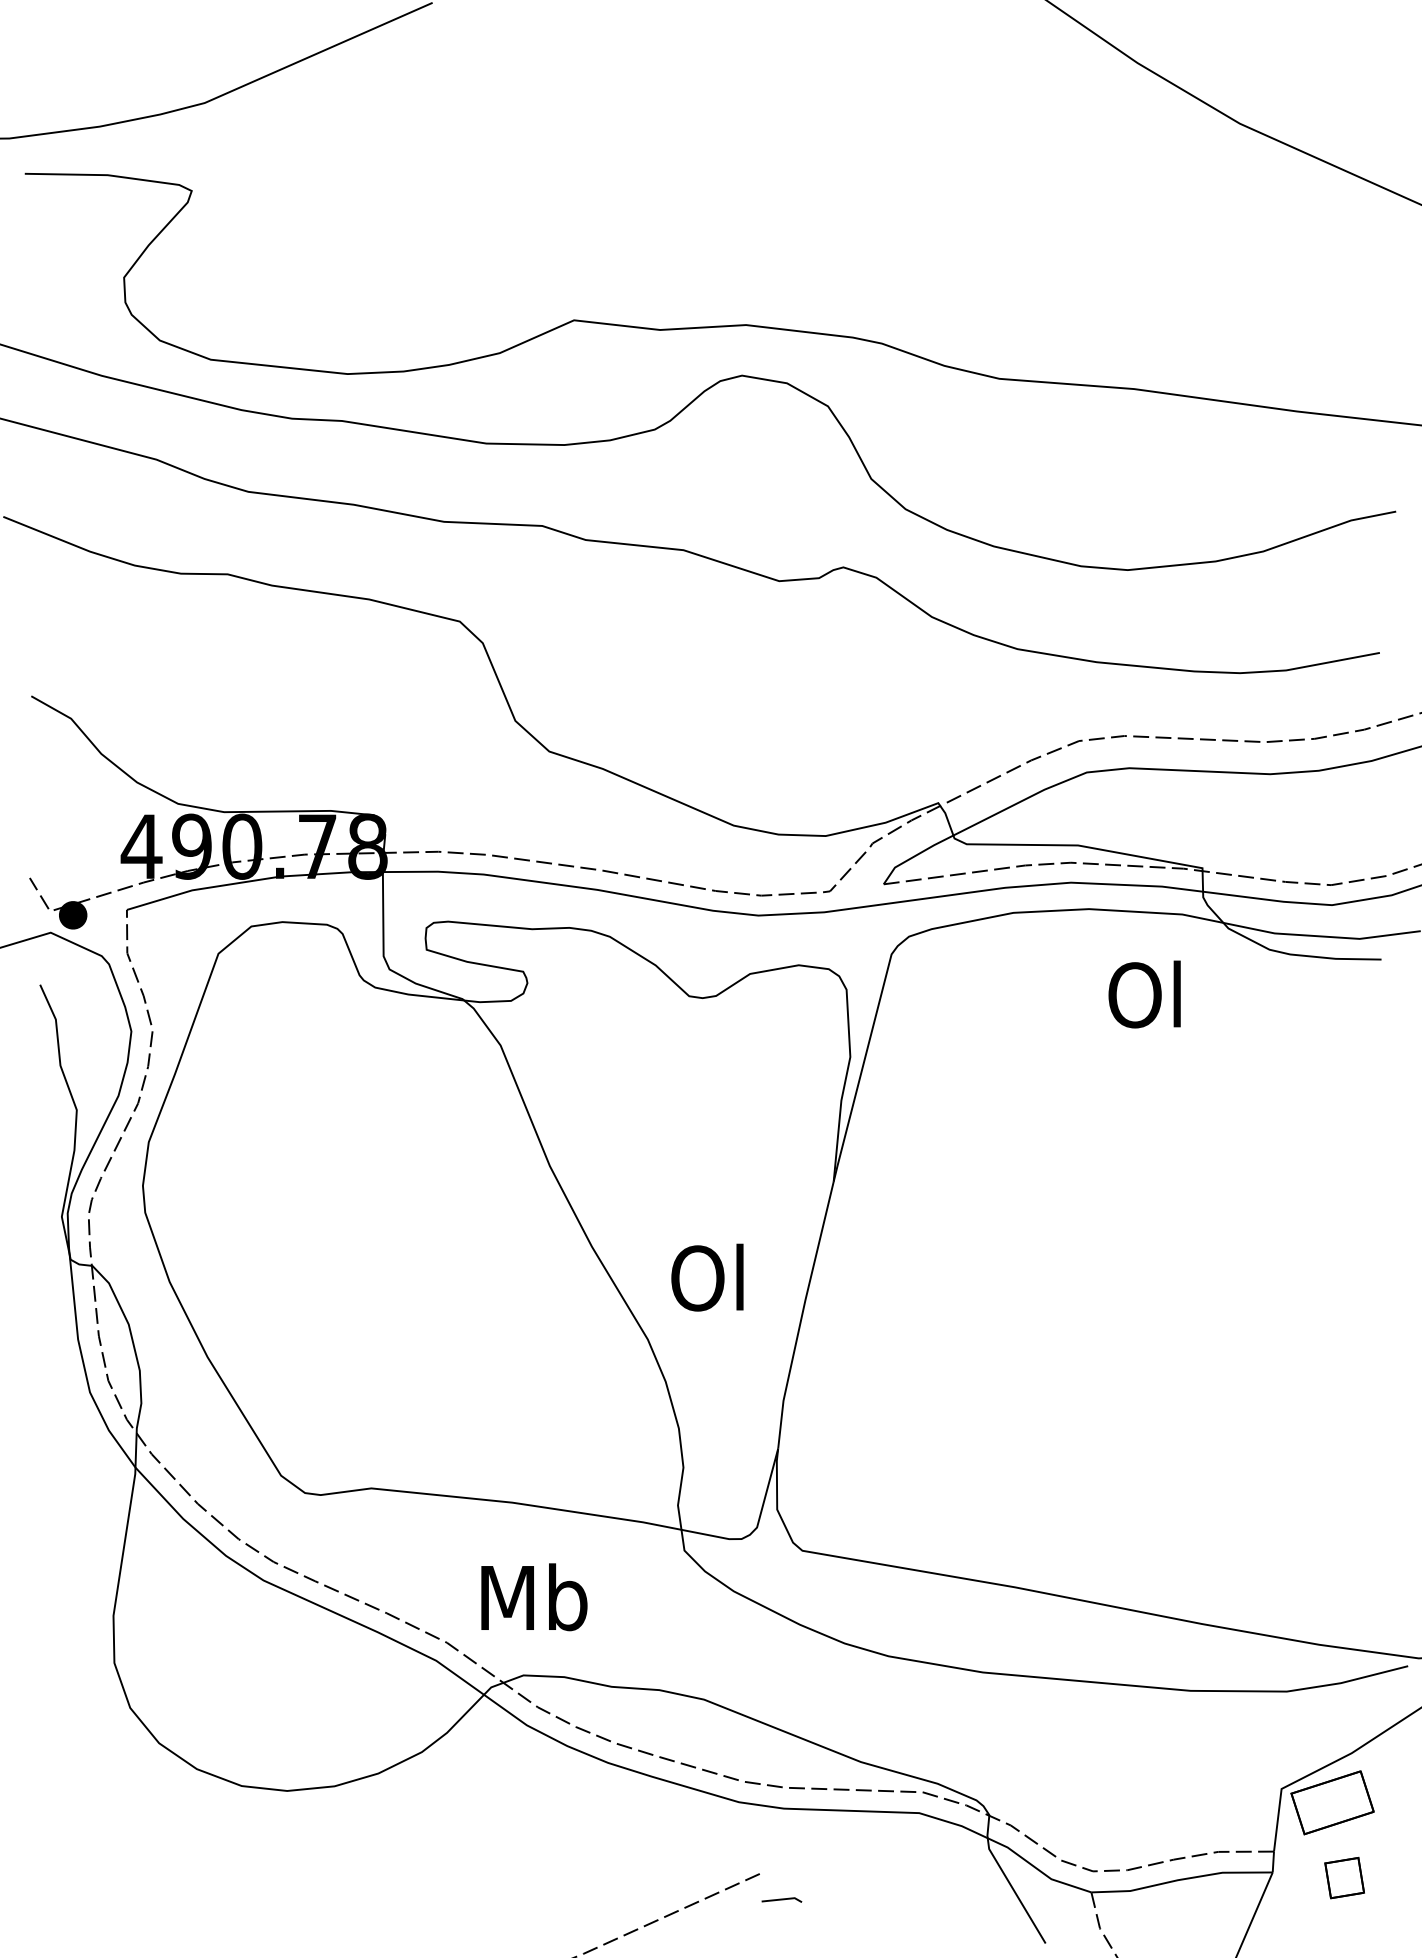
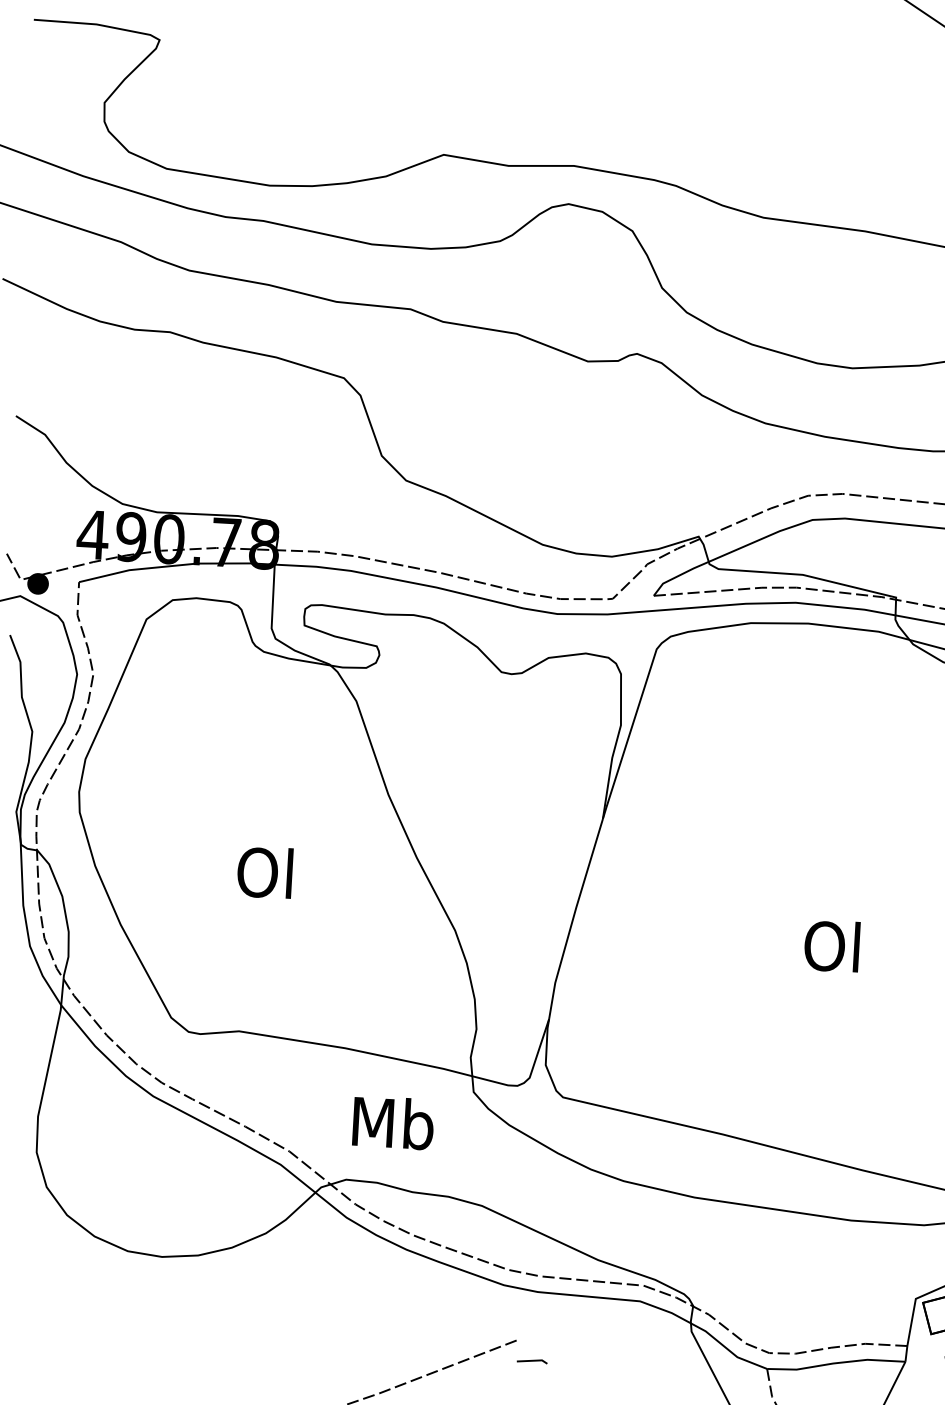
text: (1144, 994) -> (831, 946), moved
text: (707, 1277) -> (265, 872), moved
text: (534, 1597) -> (393, 1123), moved

